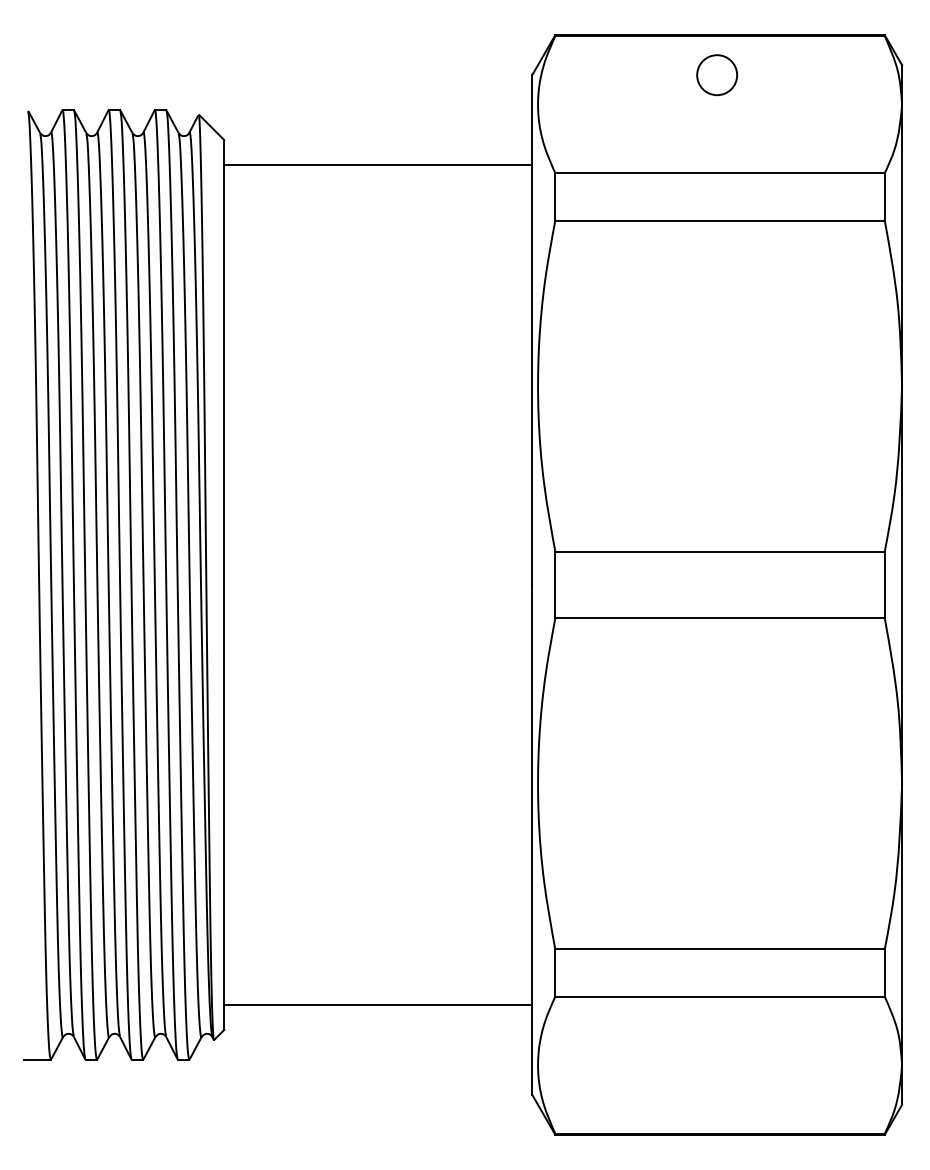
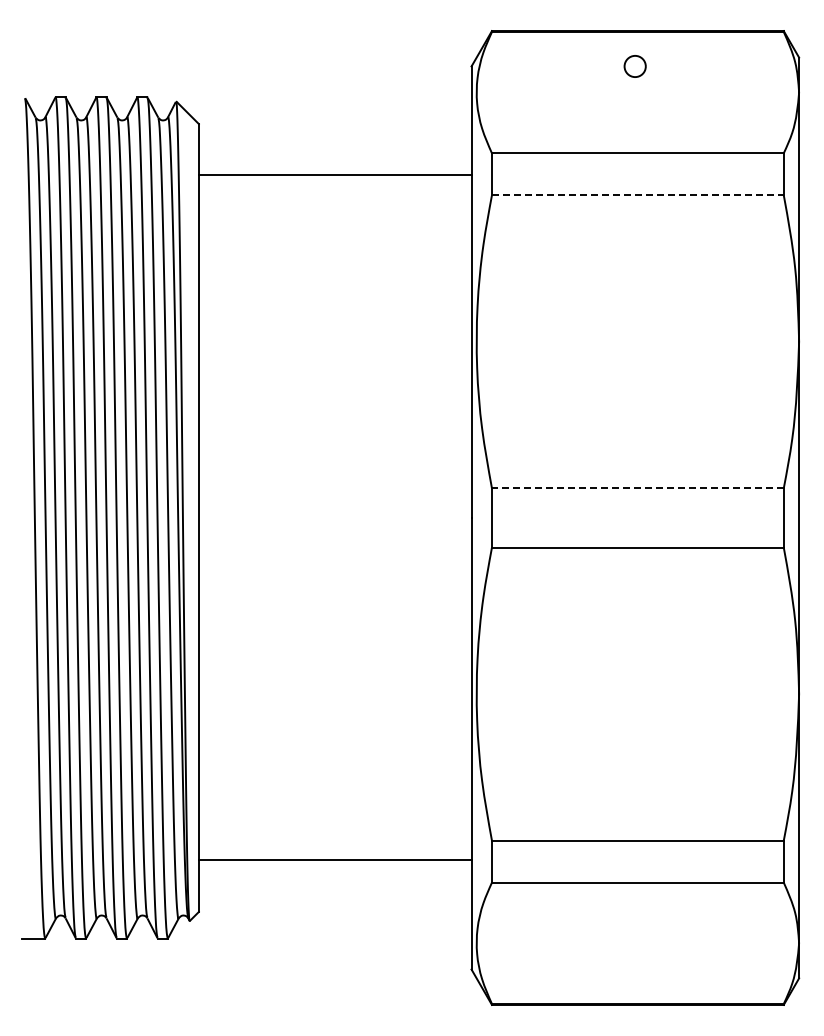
circle: (716, 75) -> (634, 66), size x0.6
line: (377, 165) -> (334, 175), moved
line: (719, 220) -> (637, 195), solid -> dashed
line: (719, 551) -> (637, 488), solid -> dashed
line: (377, 1004) -> (334, 859), moved

